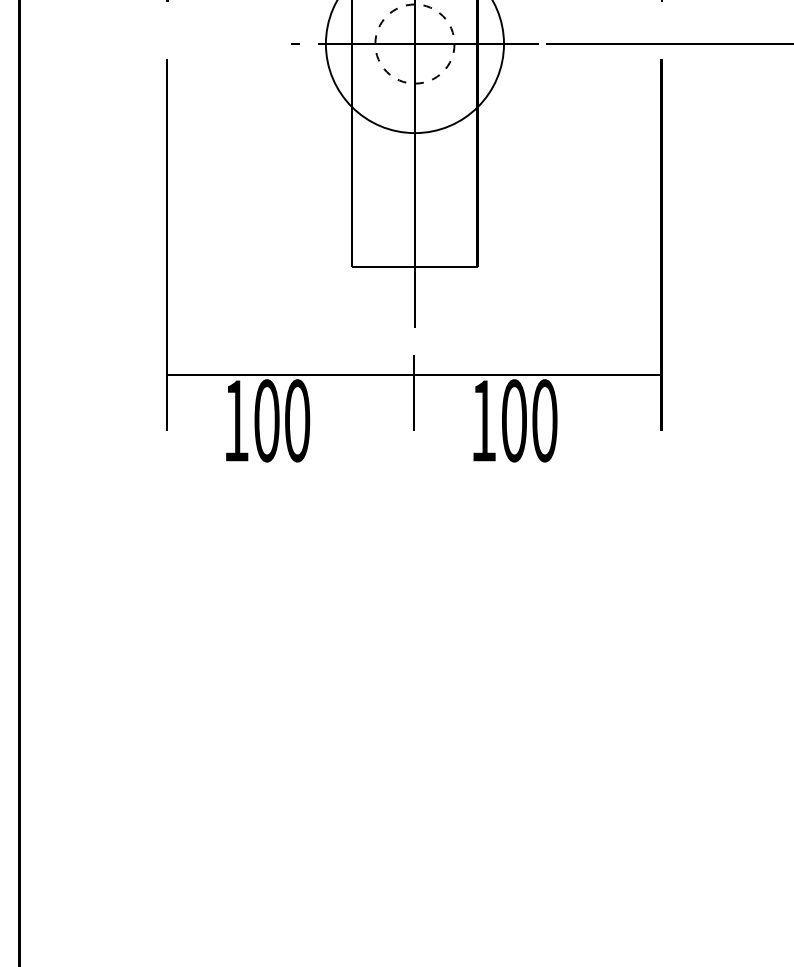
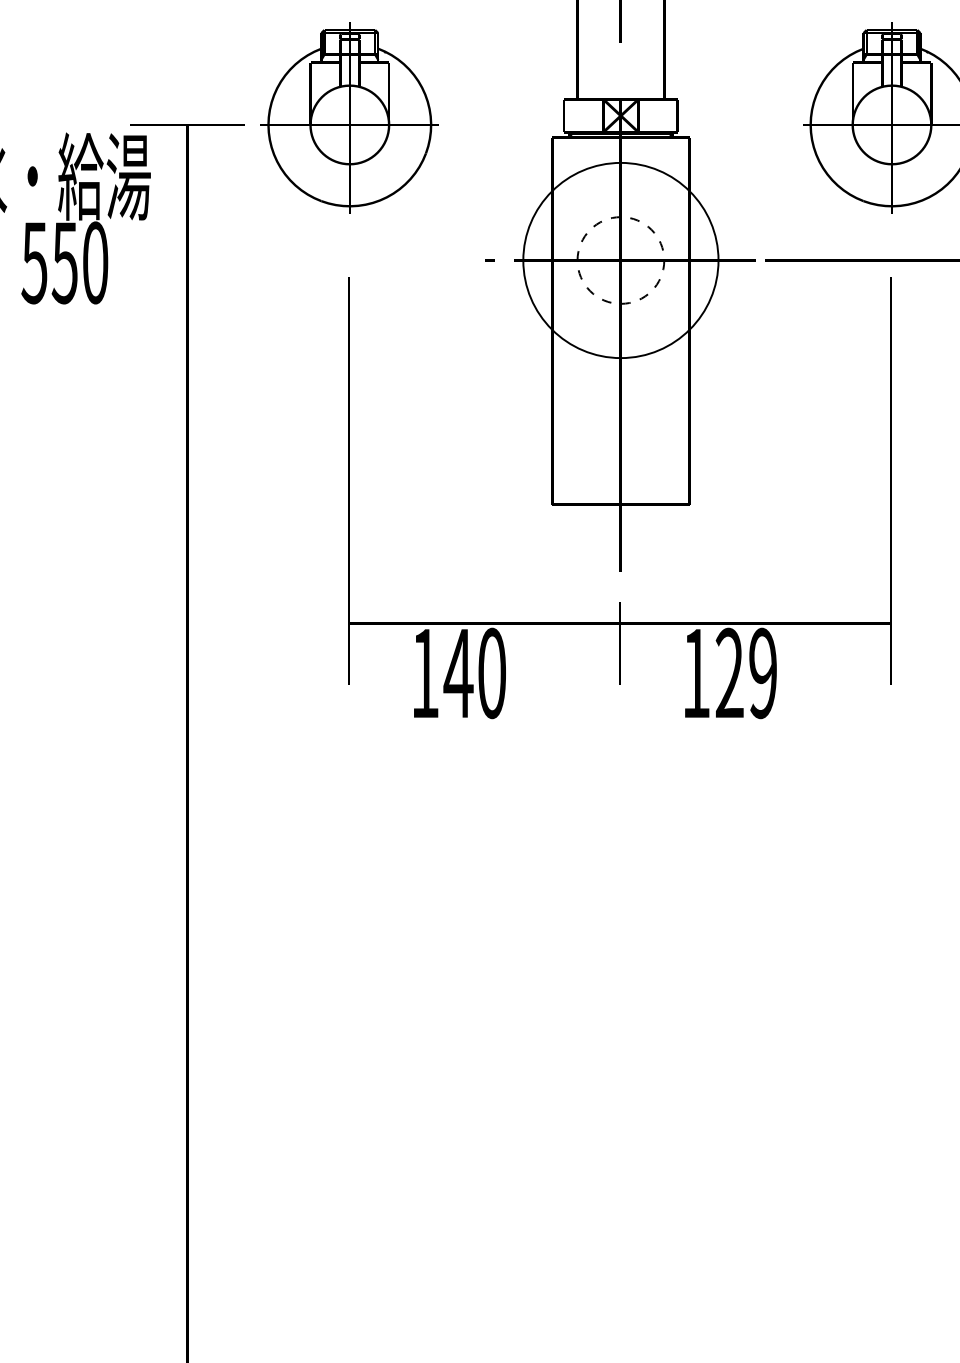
text: (266, 420) -> (458, 673), 100 -> 140
text: (529, 420) -> (746, 673), 100 -> 129

